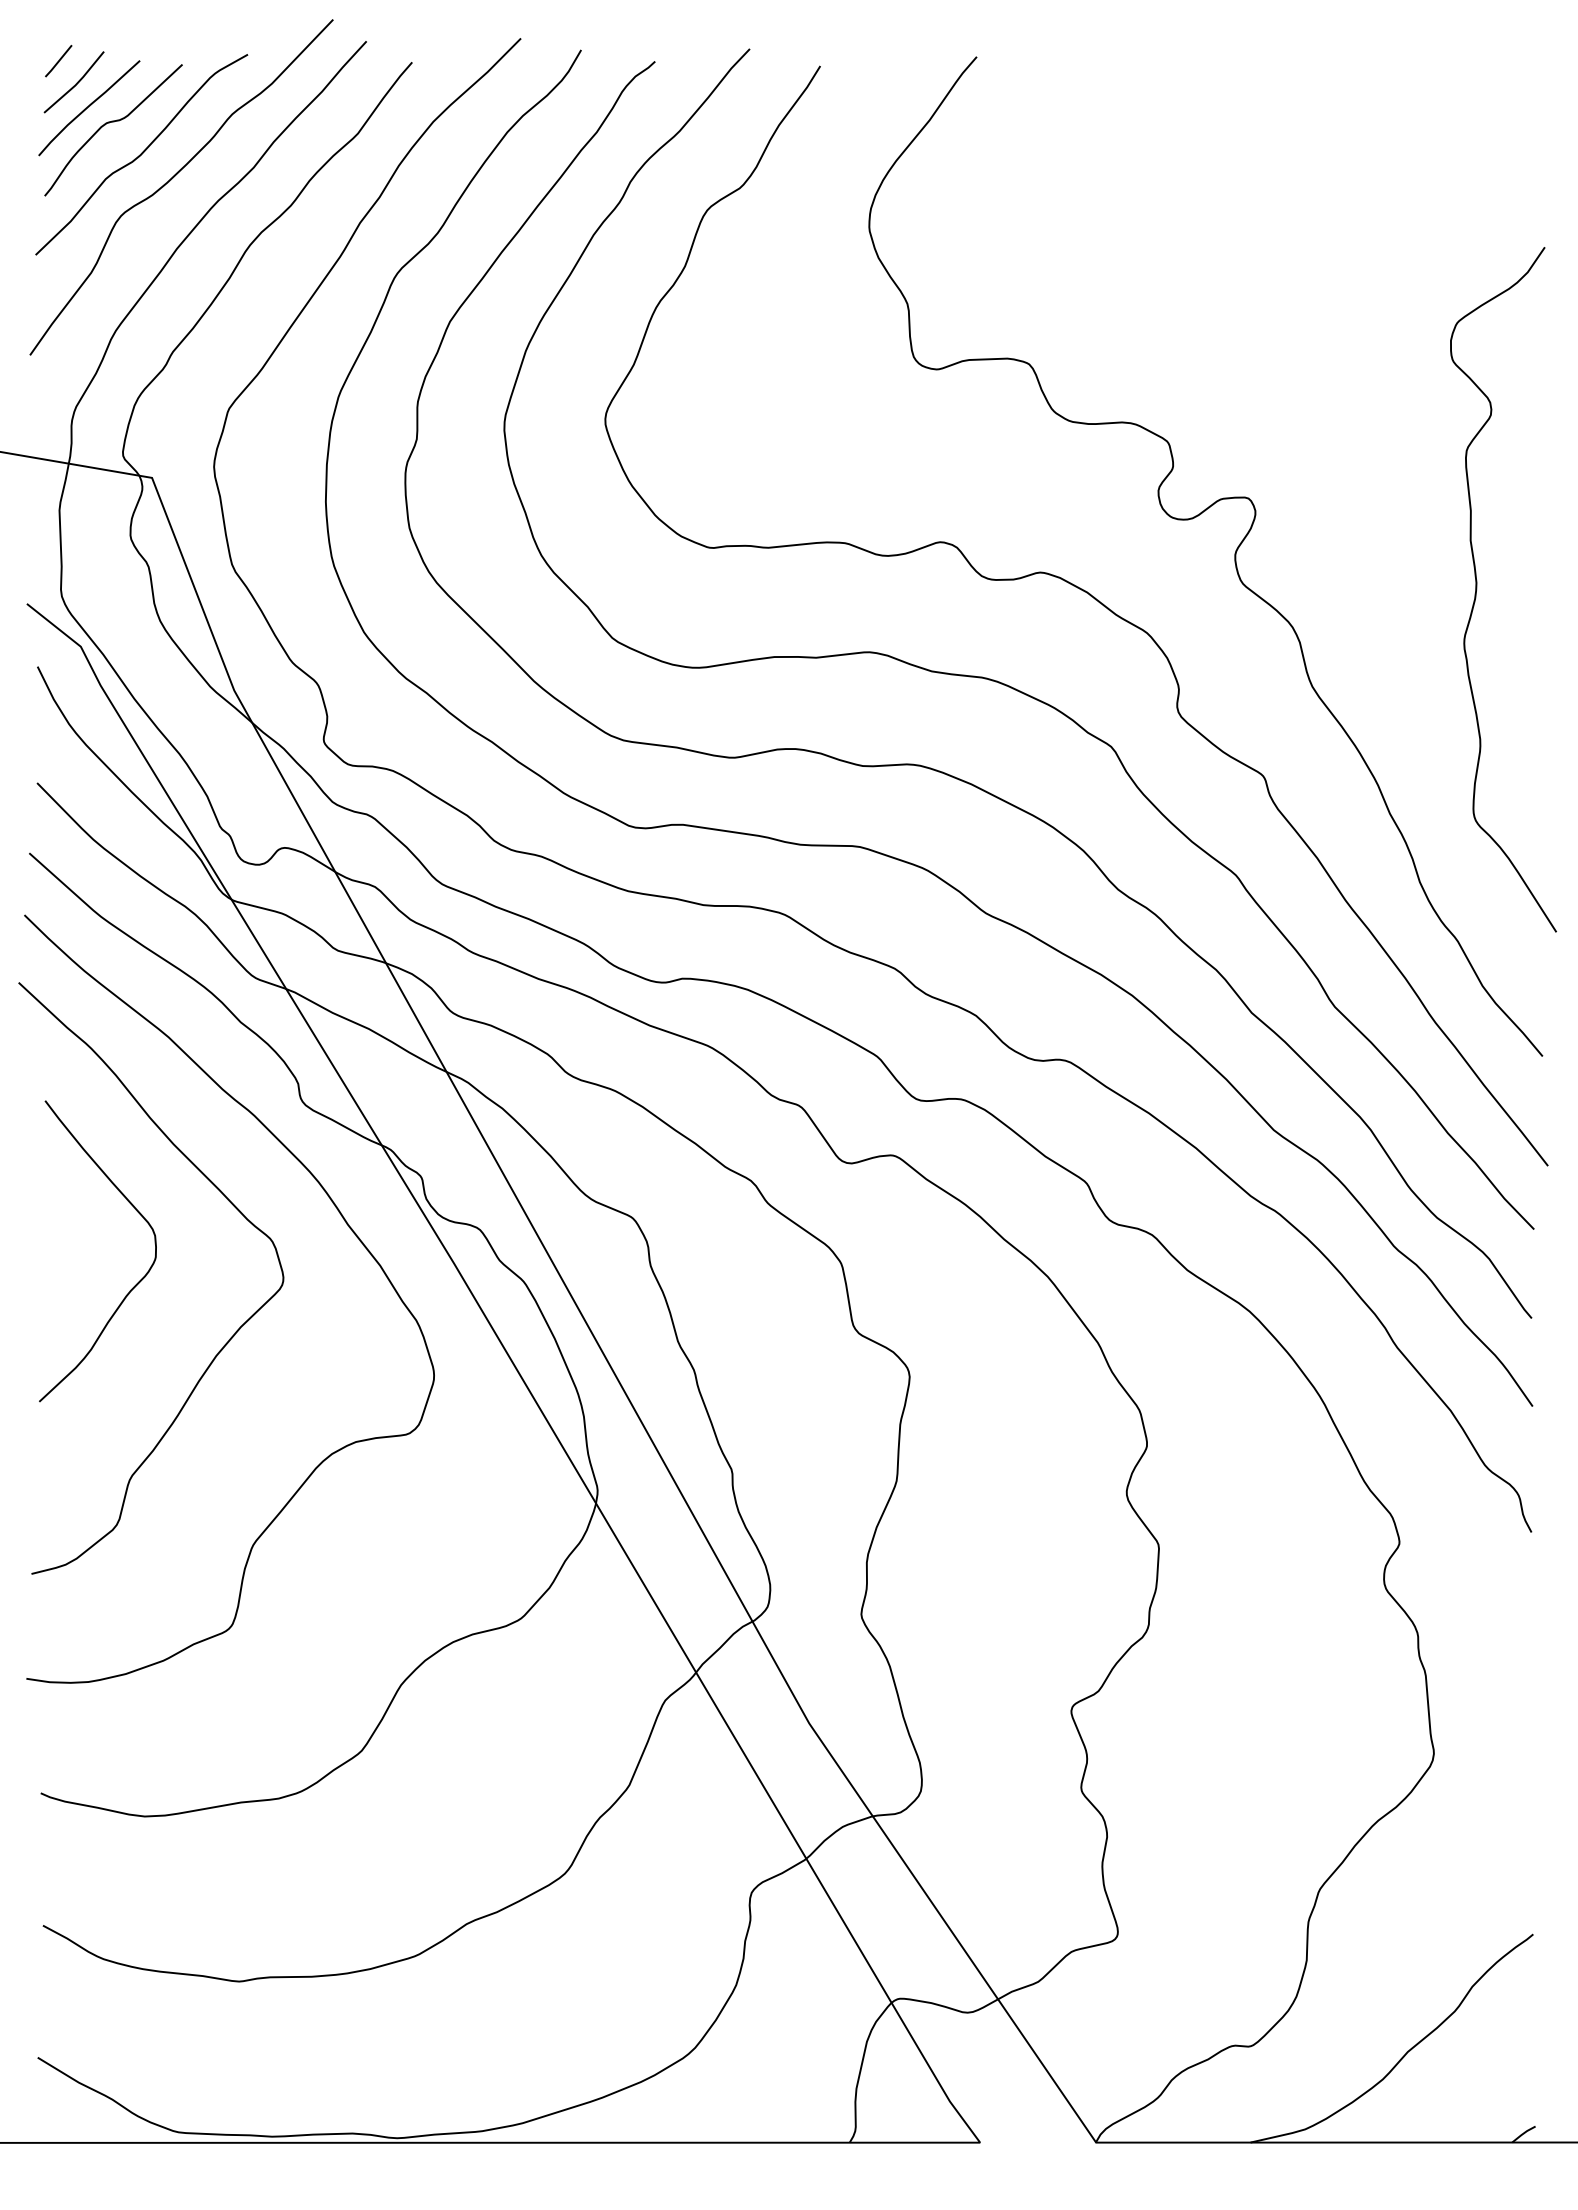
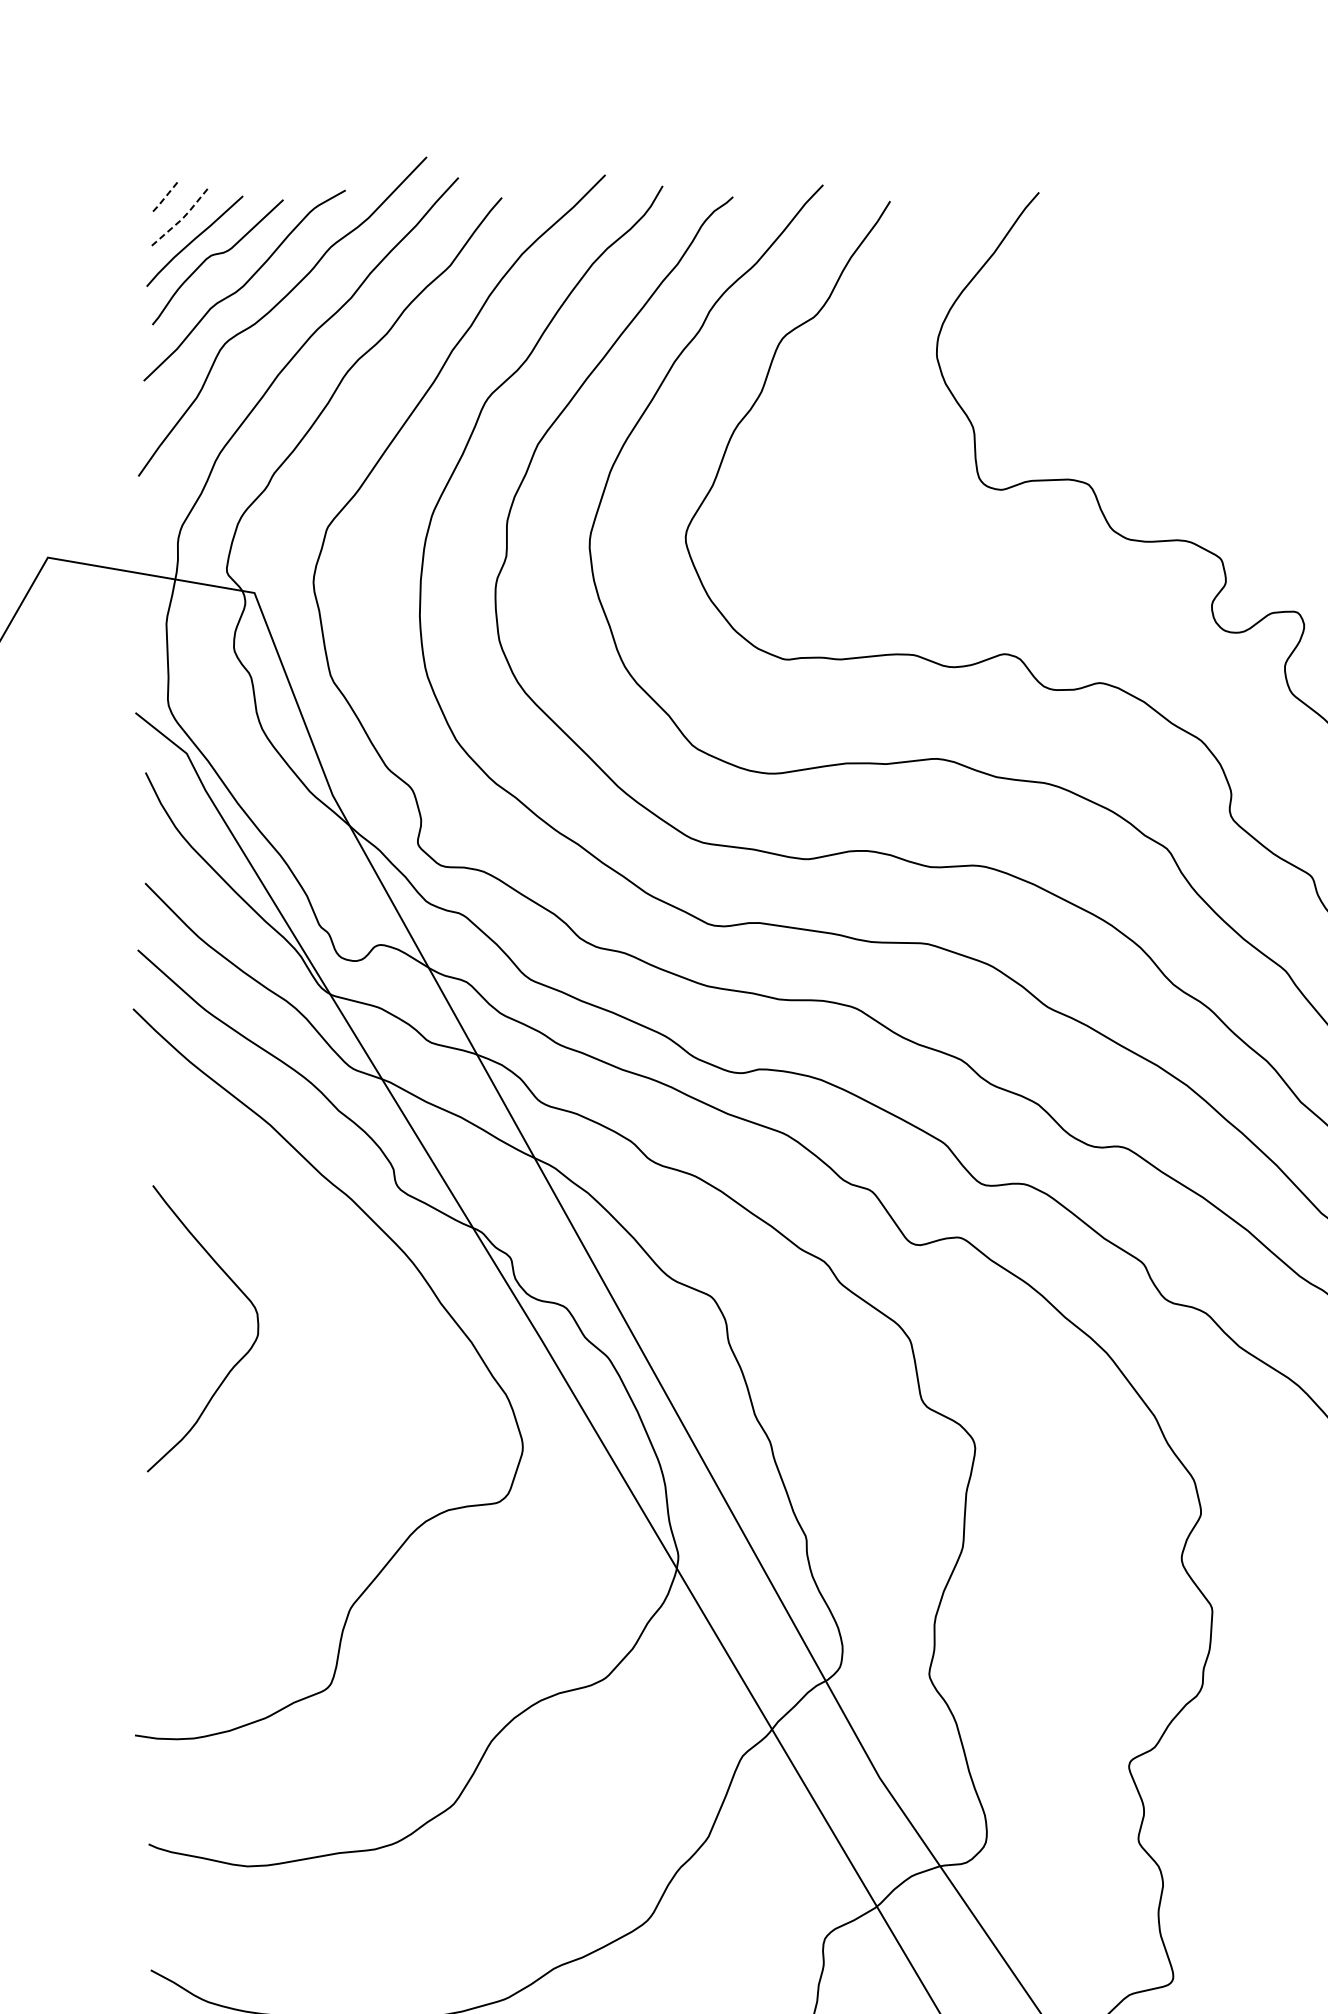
line: (58, 61) -> (165, 196), solid -> dashed
line: (76, 84) -> (182, 218), solid -> dashed
curve: (223, 1345) -> (322, 1418), removed

